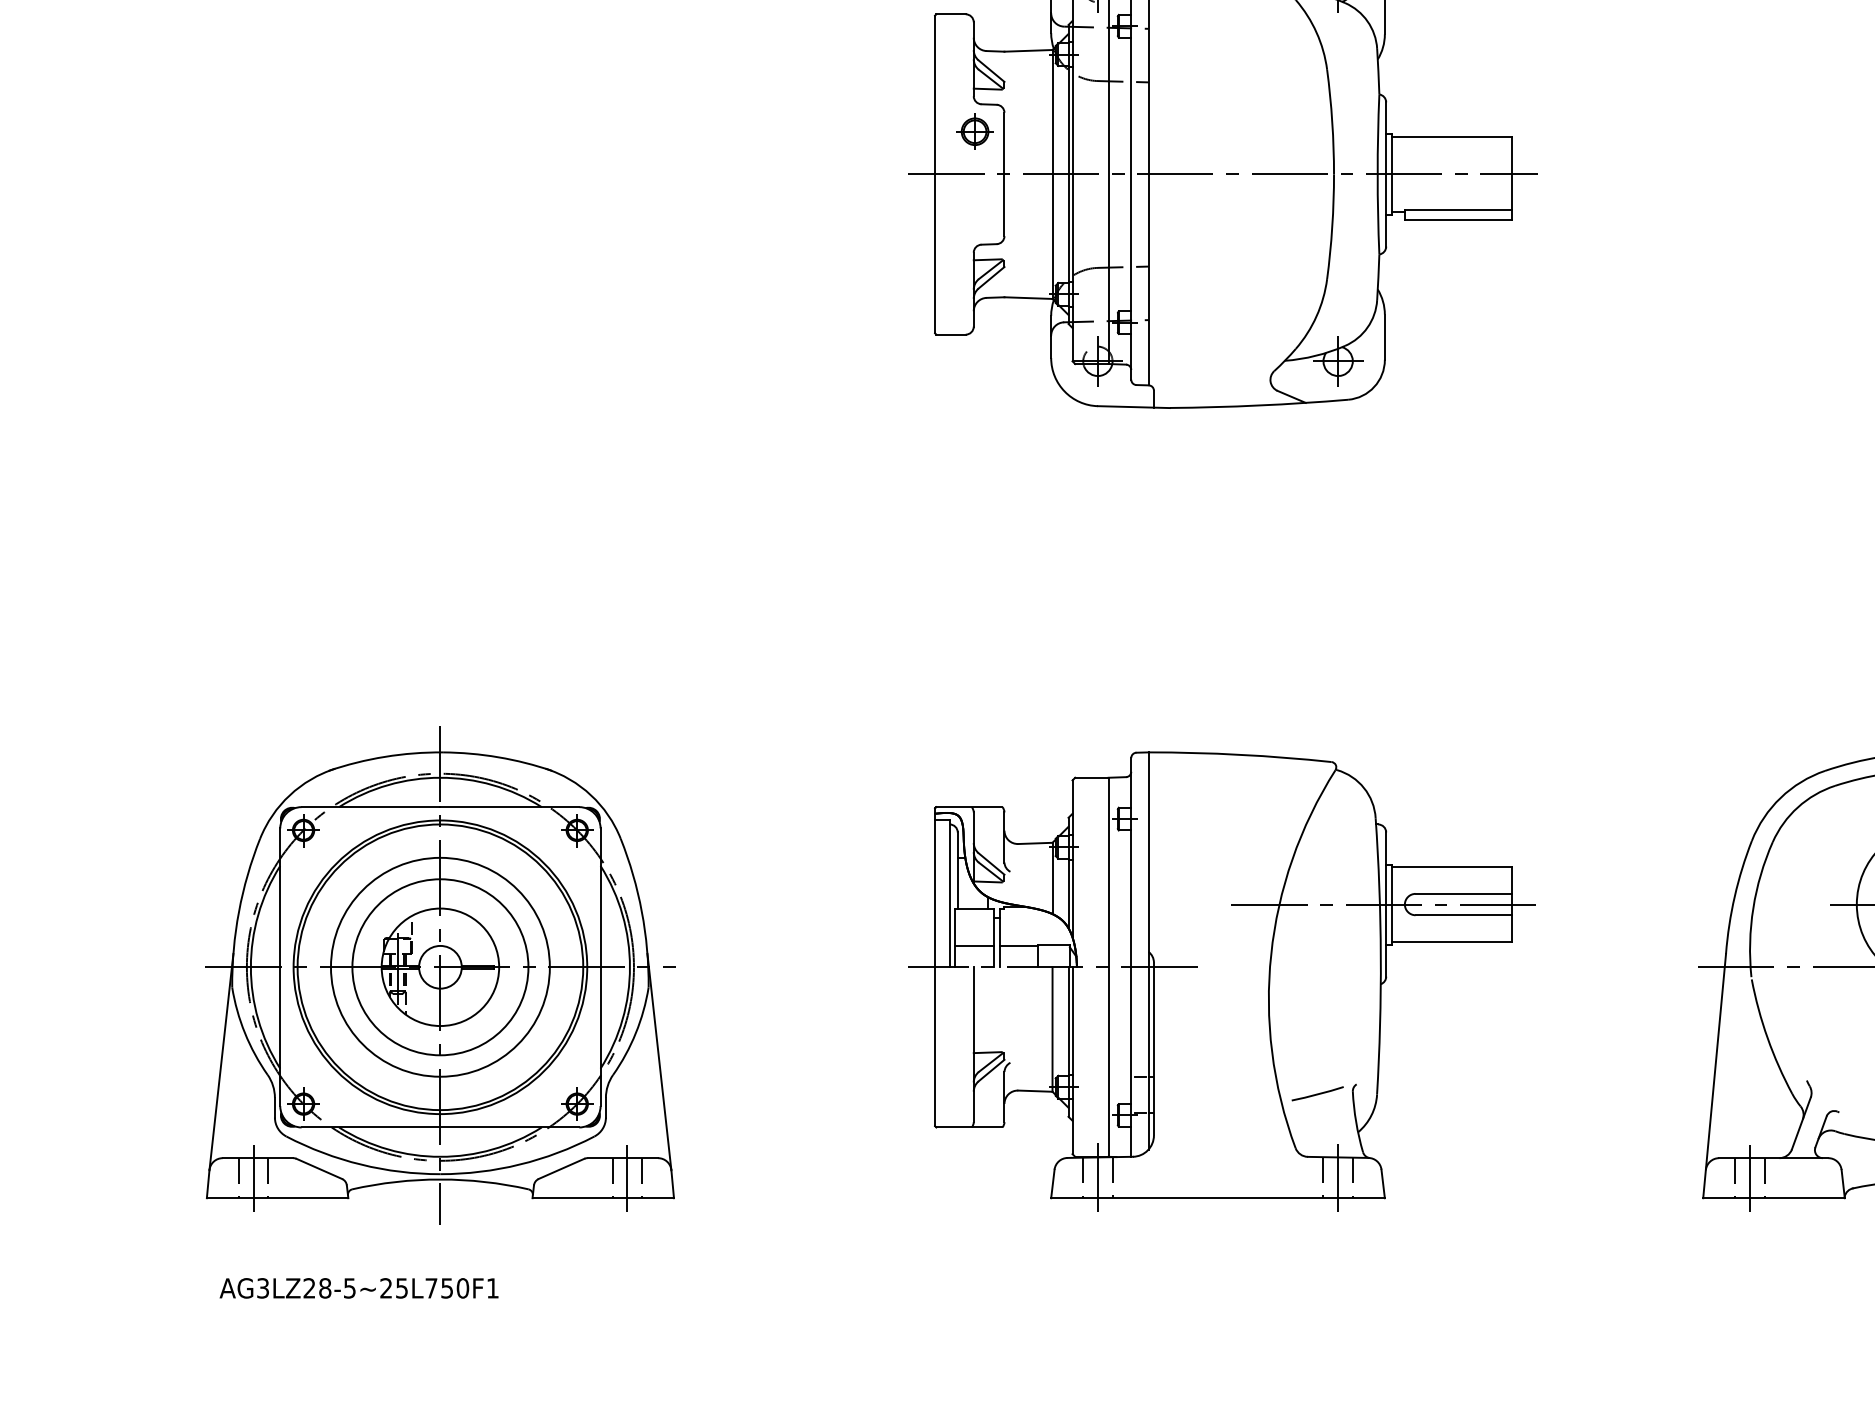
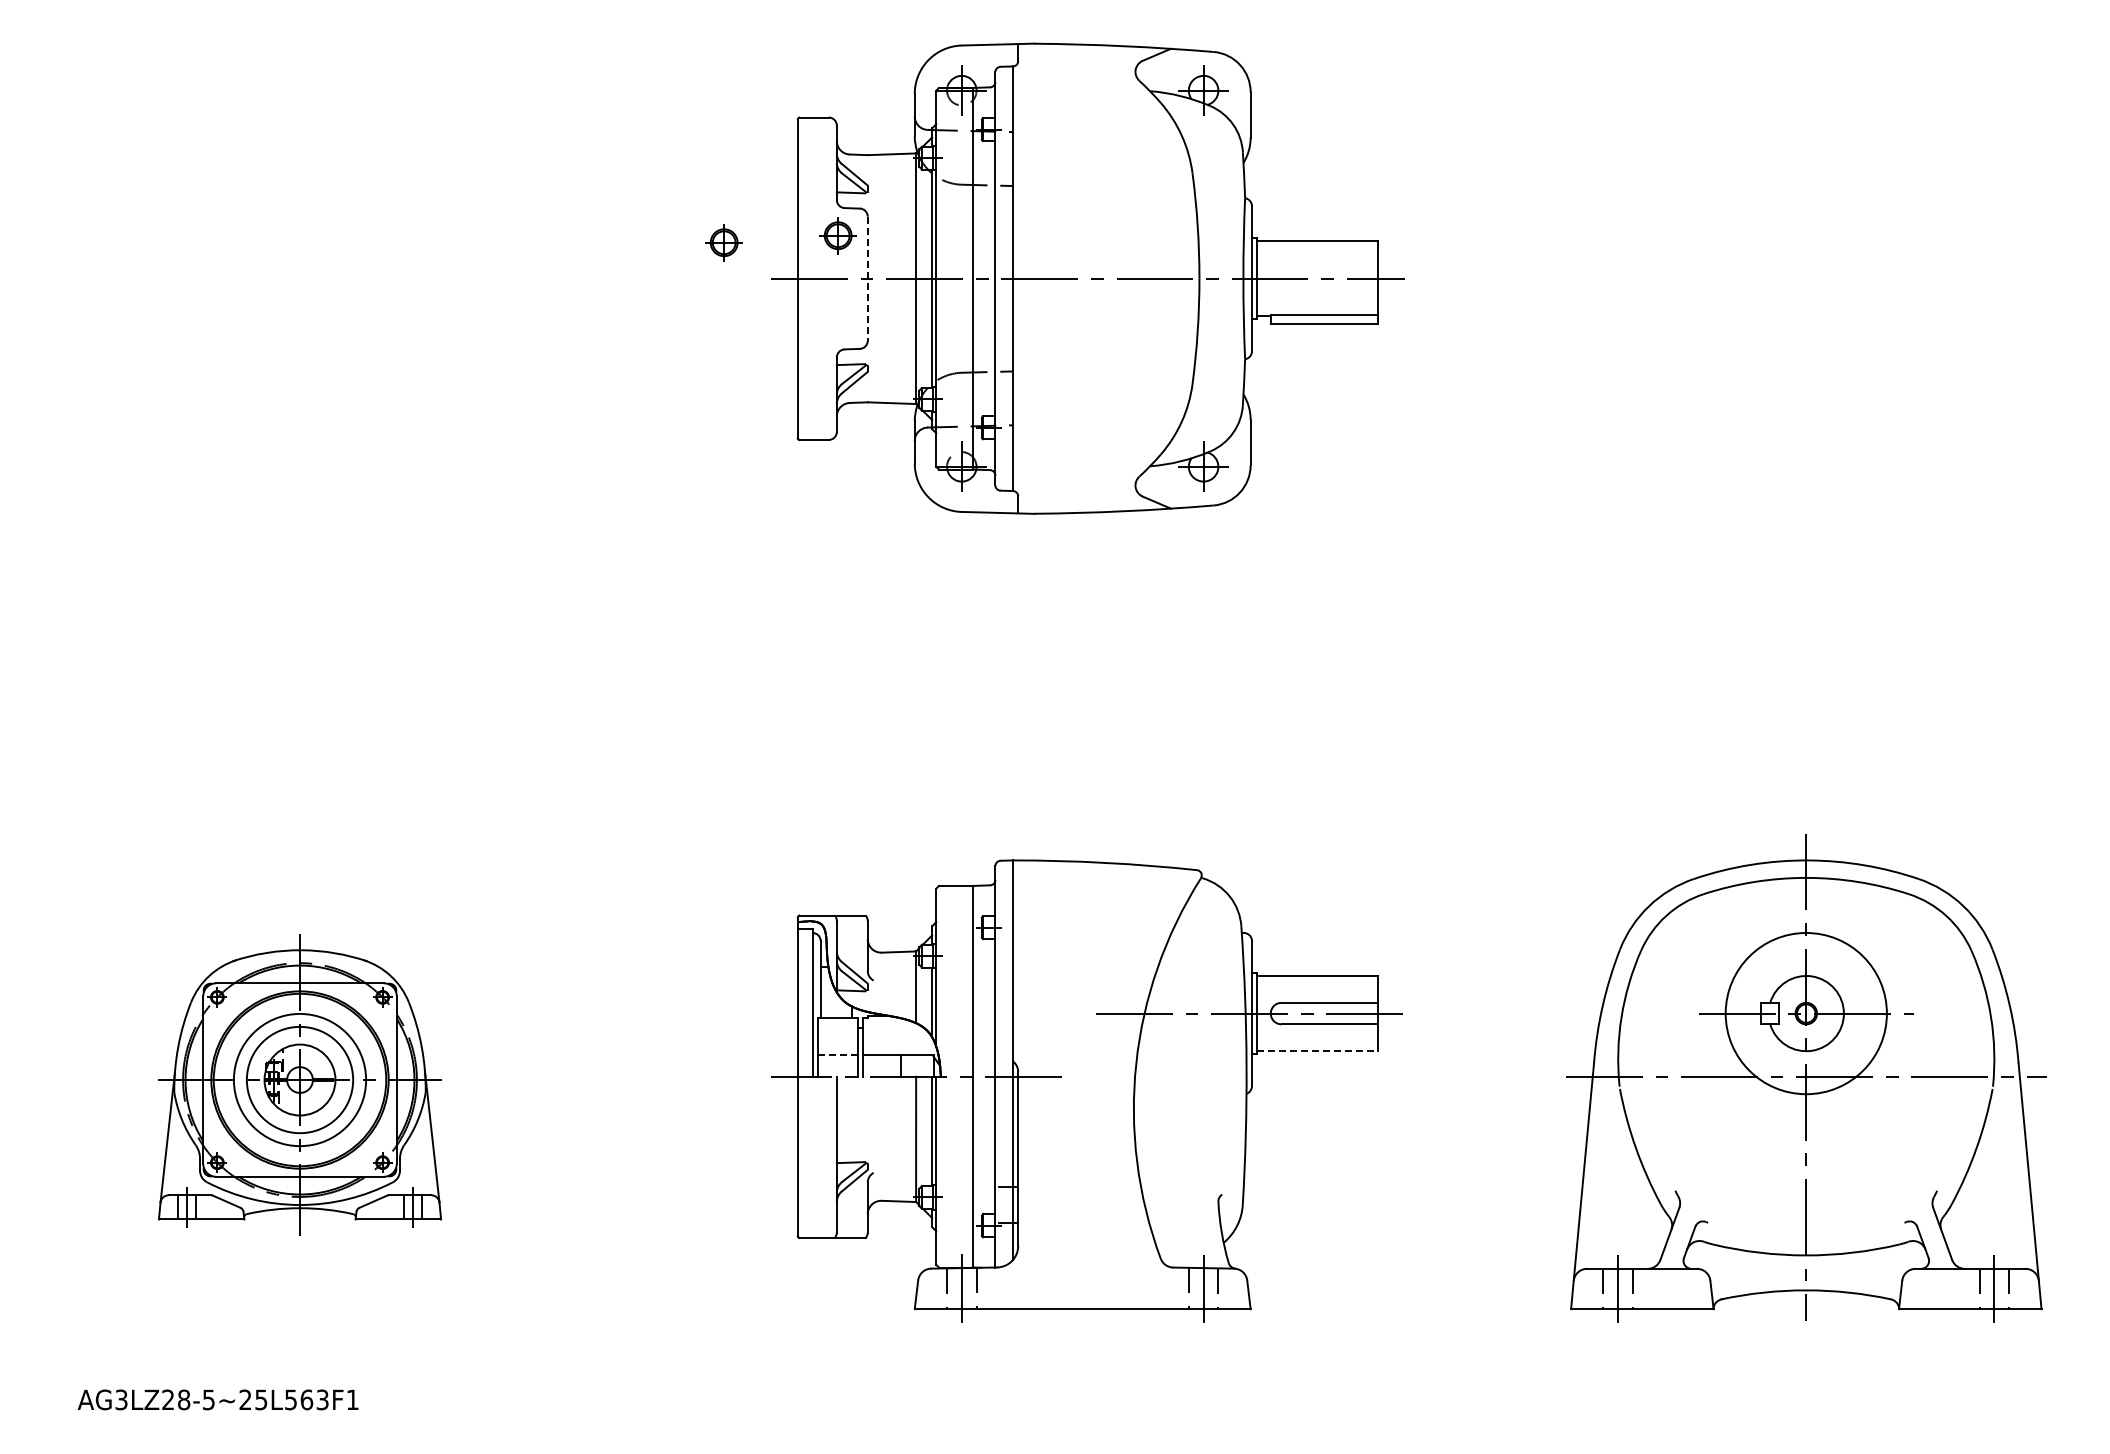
part: (861, 138) -> (723, 242), added
line: (1004, 175) -> (867, 279), solid -> dashed
line: (1452, 942) -> (1318, 1051), solid -> dashed
line: (974, 946) -> (837, 1055), solid -> dashed
part: (439, 975) -> (299, 1084), size x0.6
line: (1317, 1093) -> (1182, 1203), removed
text: (446, 1287) -> (306, 1399), AG3LZ28-5~25L750F1 -> AG3LZ28-5~25L563F1

